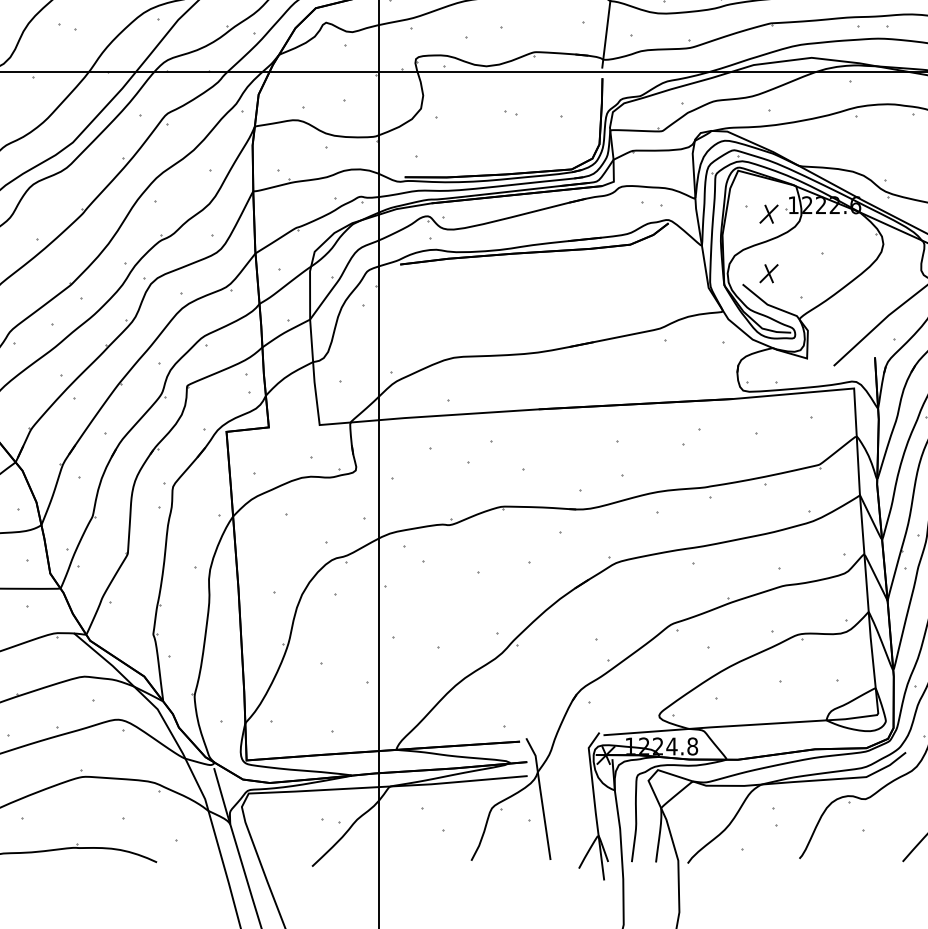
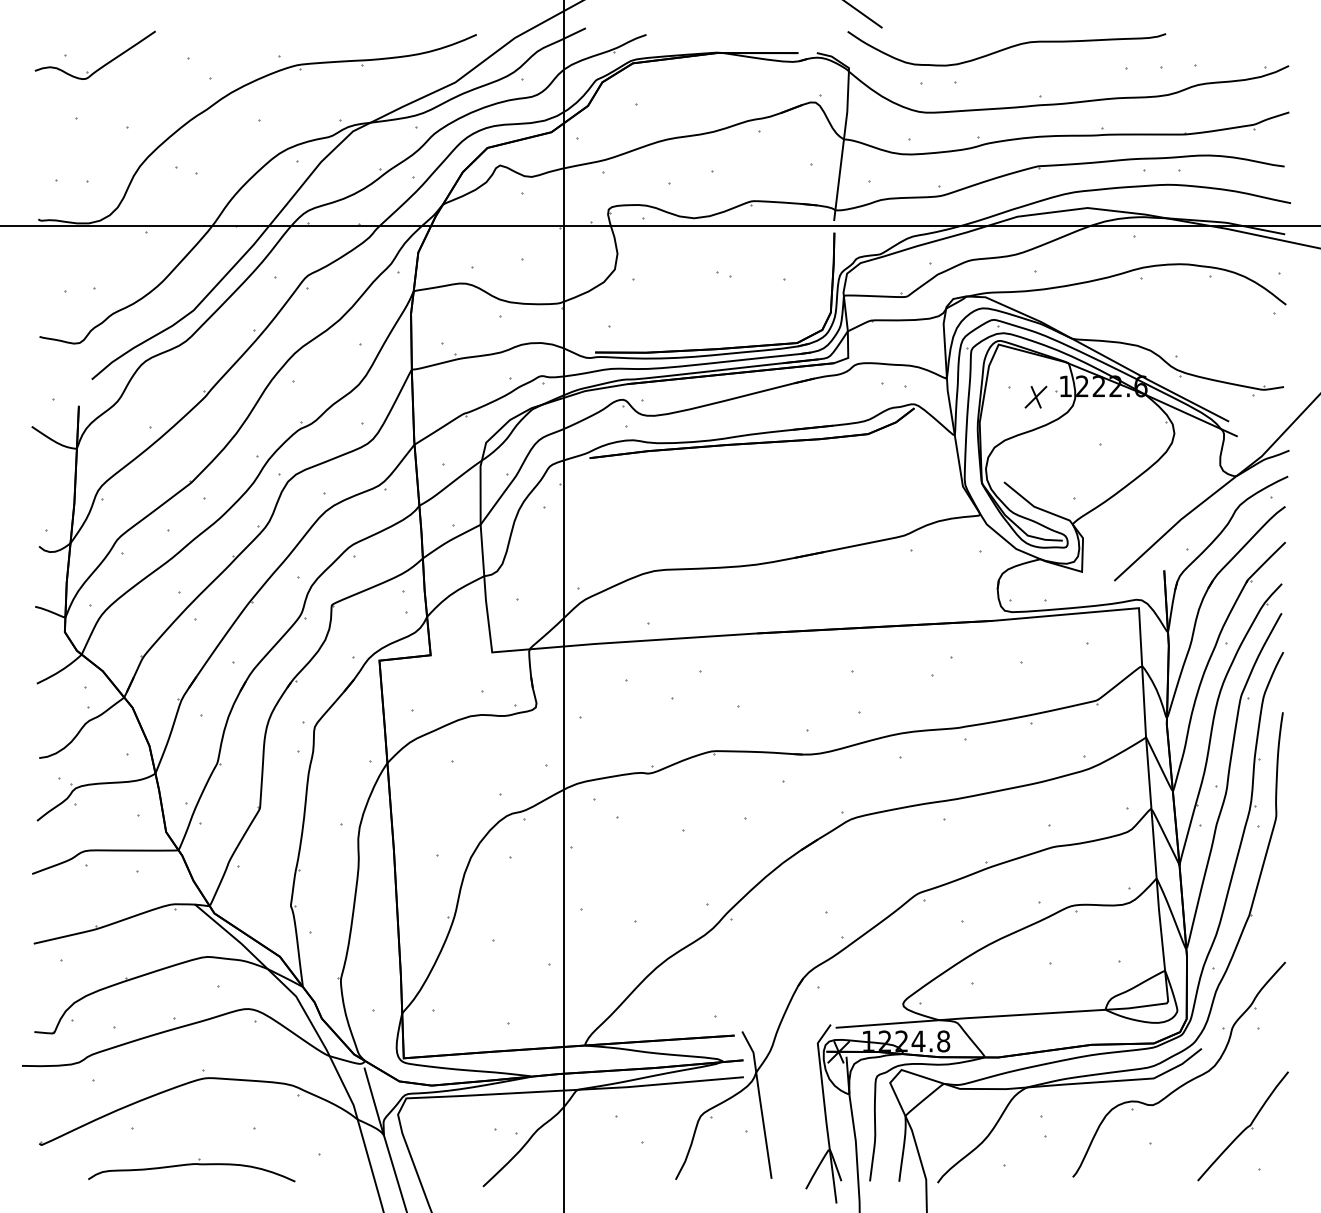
part: (768, 273) -> (1035, 468), removed

